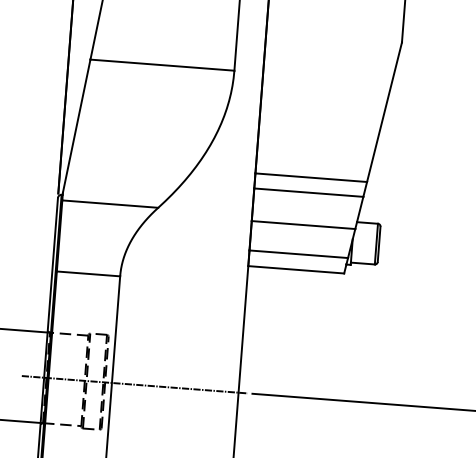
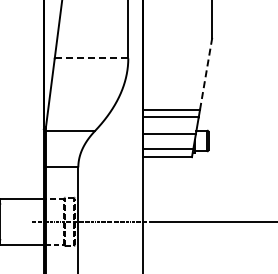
line: (162, 65) -> (91, 58), solid -> dashed
line: (385, 111) -> (206, 73), solid -> dashed

